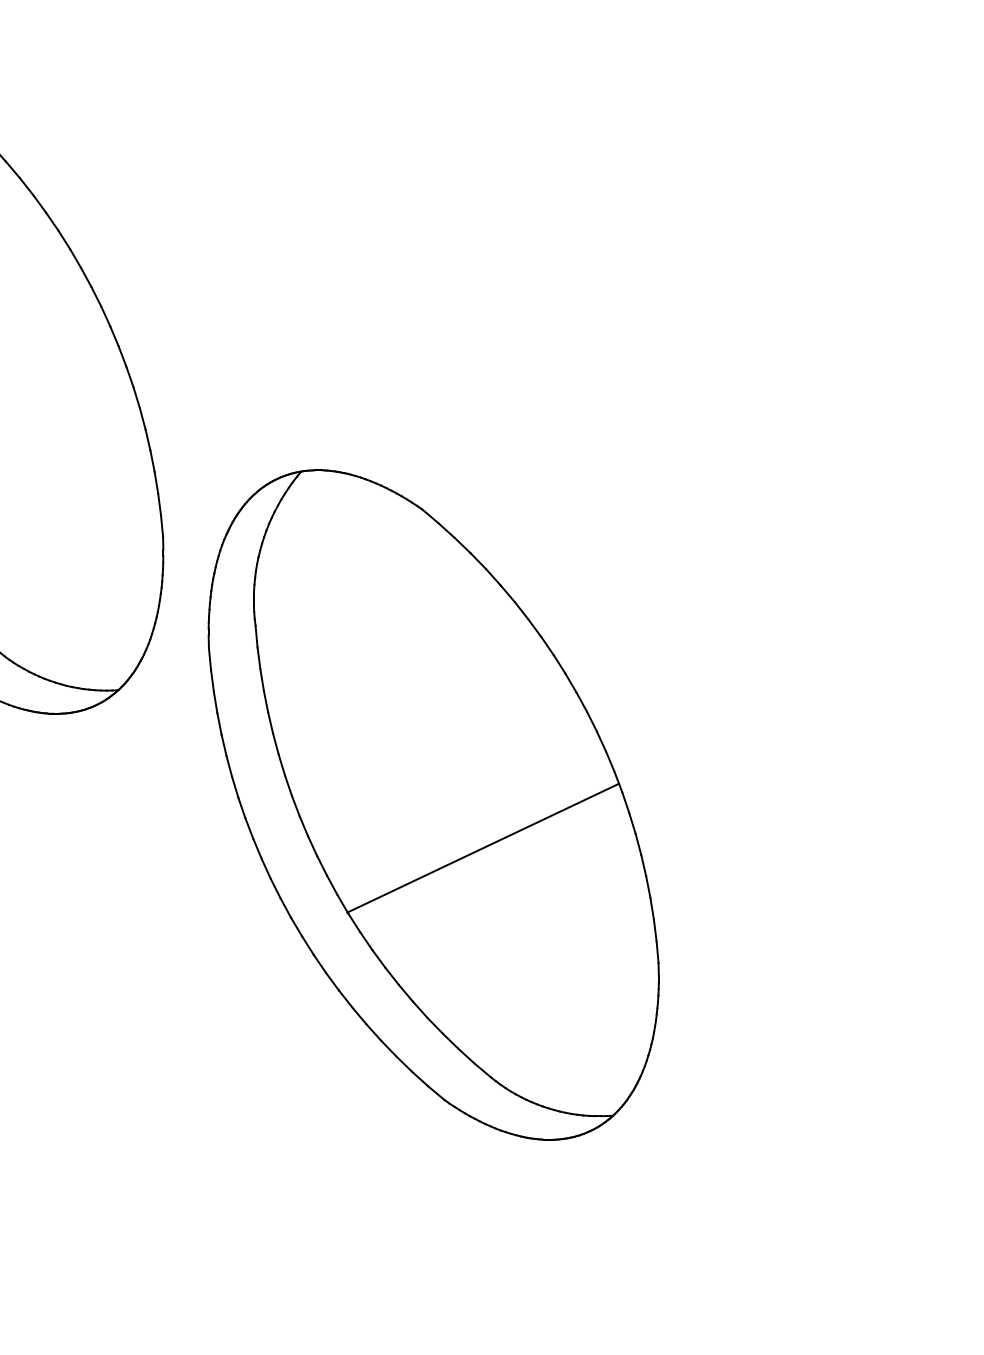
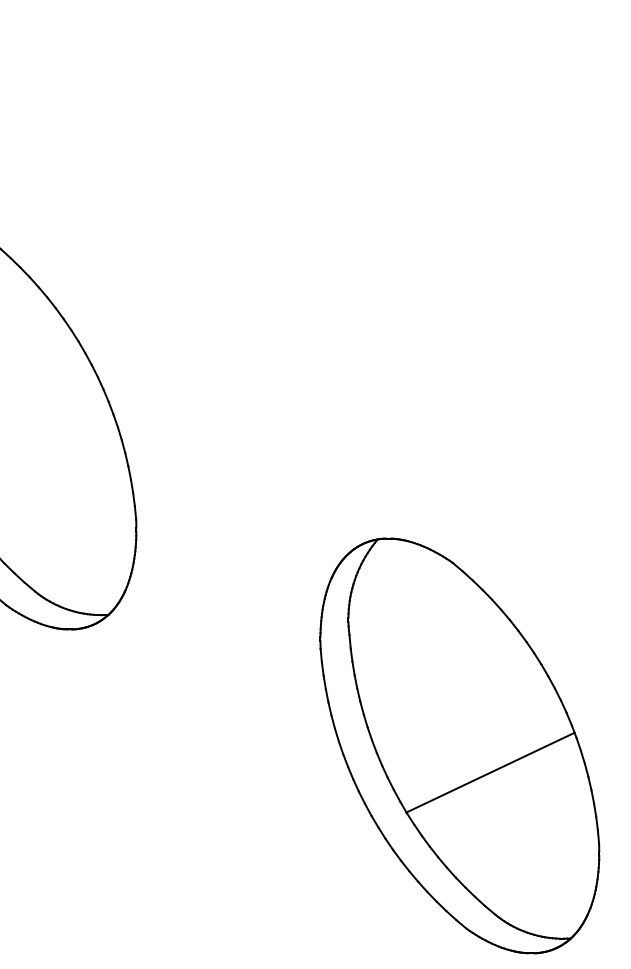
part: (433, 804) -> (459, 745), moved

